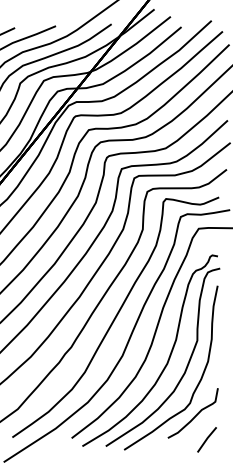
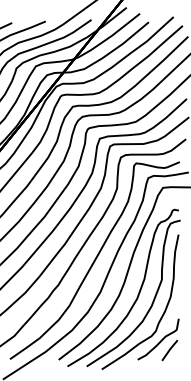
line: (206, 439) -> (169, 350), moved

